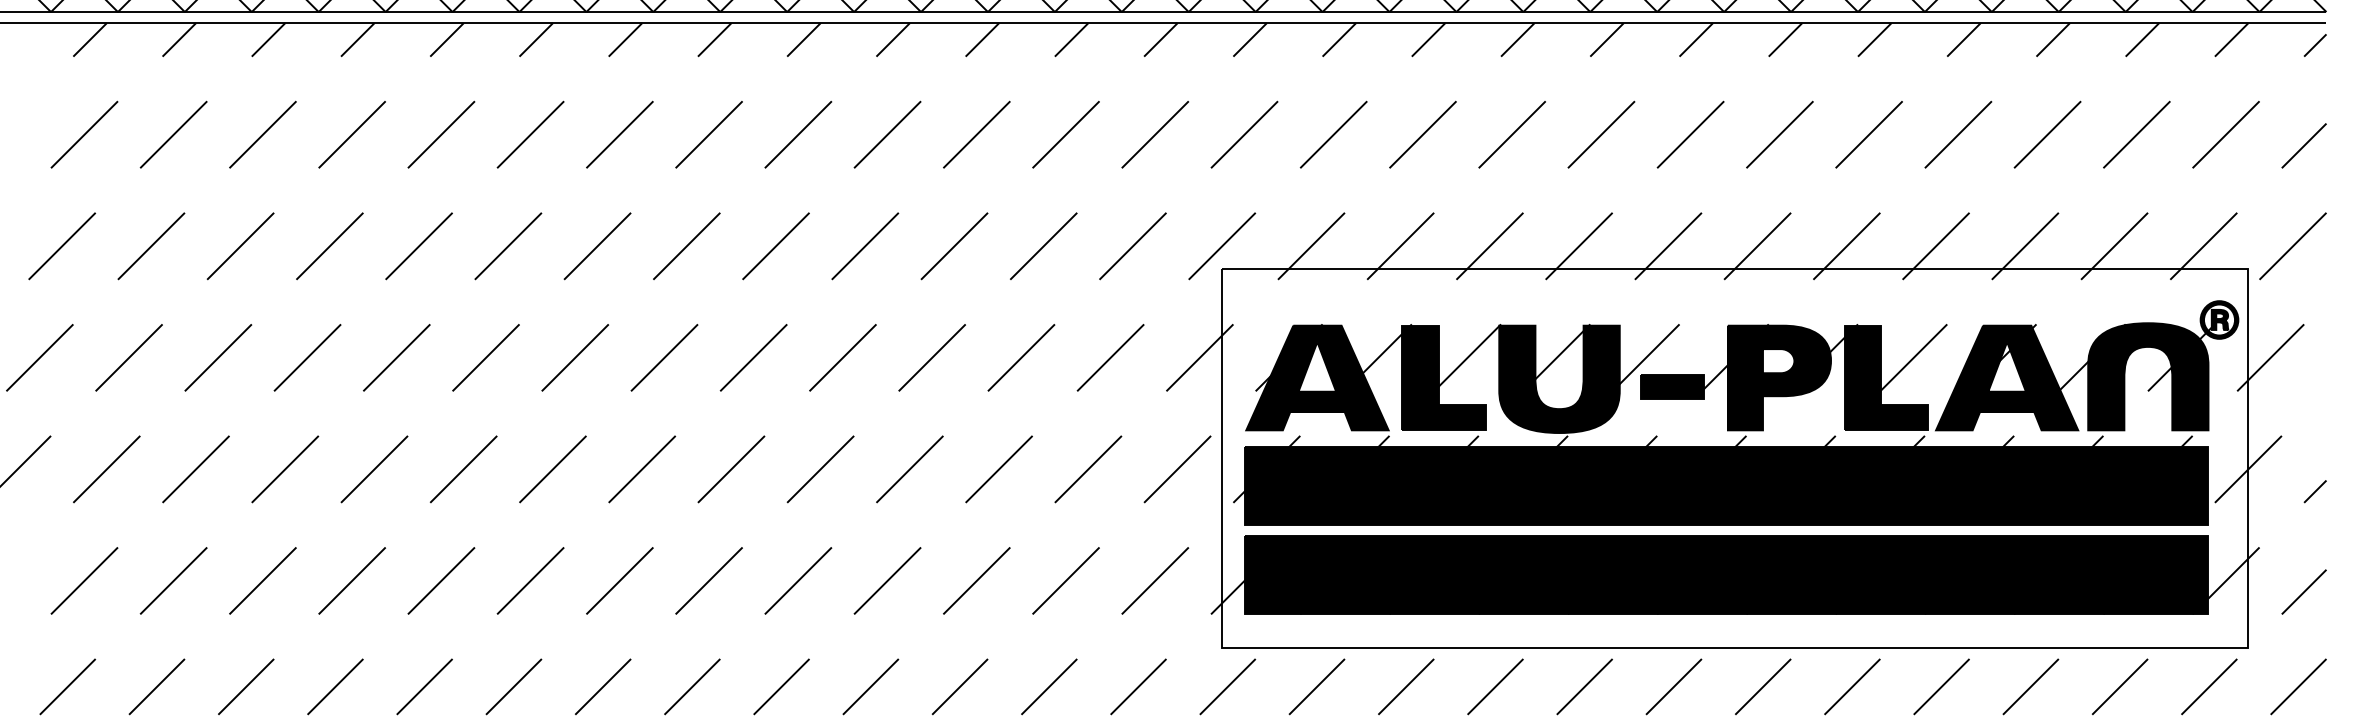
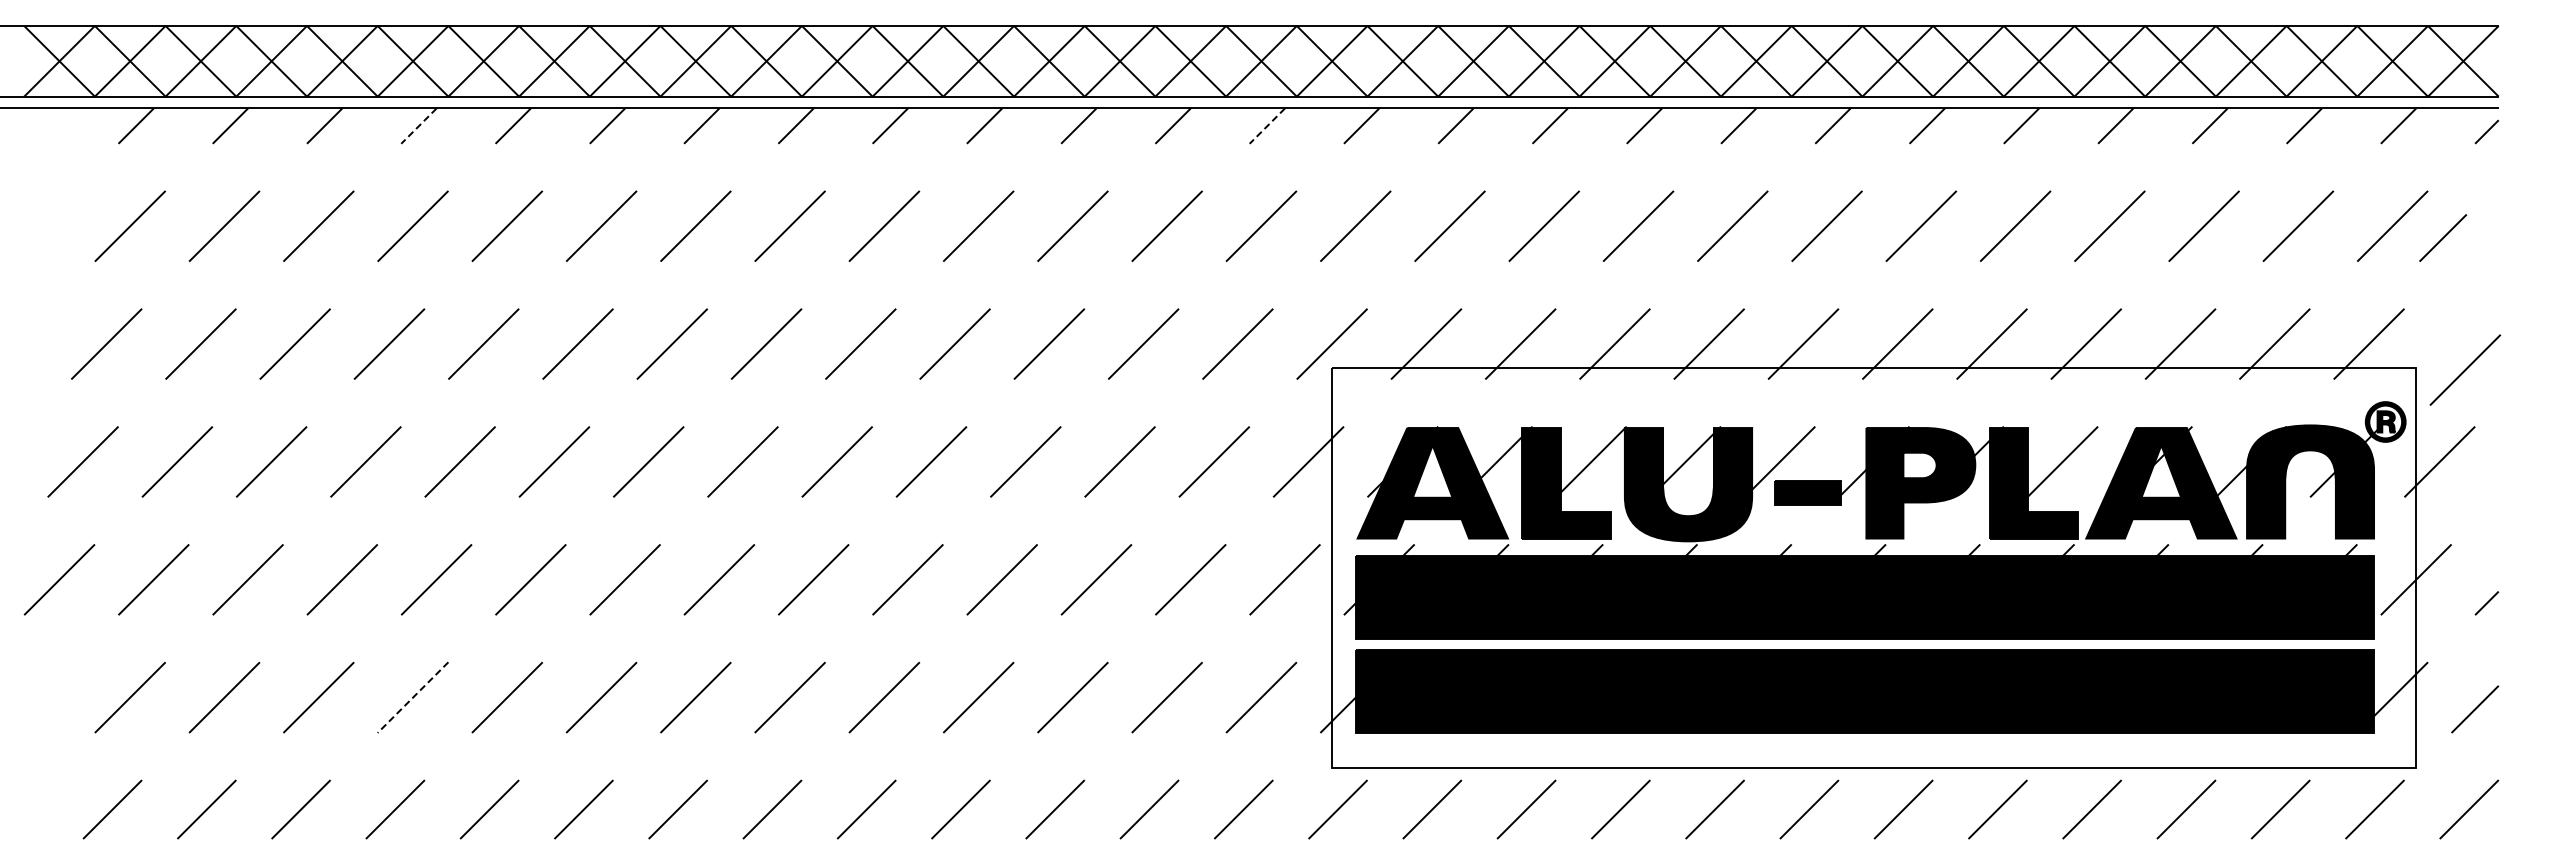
line: (357, 40) -> (418, 126), solid -> dashed
line: (1161, 40) -> (1267, 126), solid -> dashed
line: (2304, 145) -> (2443, 237), moved
line: (2293, 245) -> (2465, 369), moved
line: (352, 580) -> (413, 697), solid -> dashed

